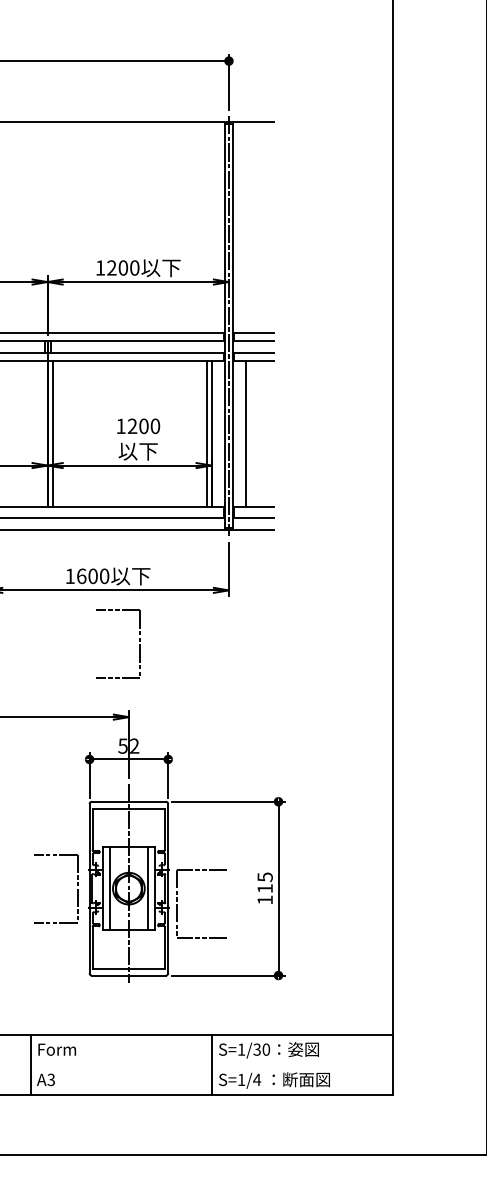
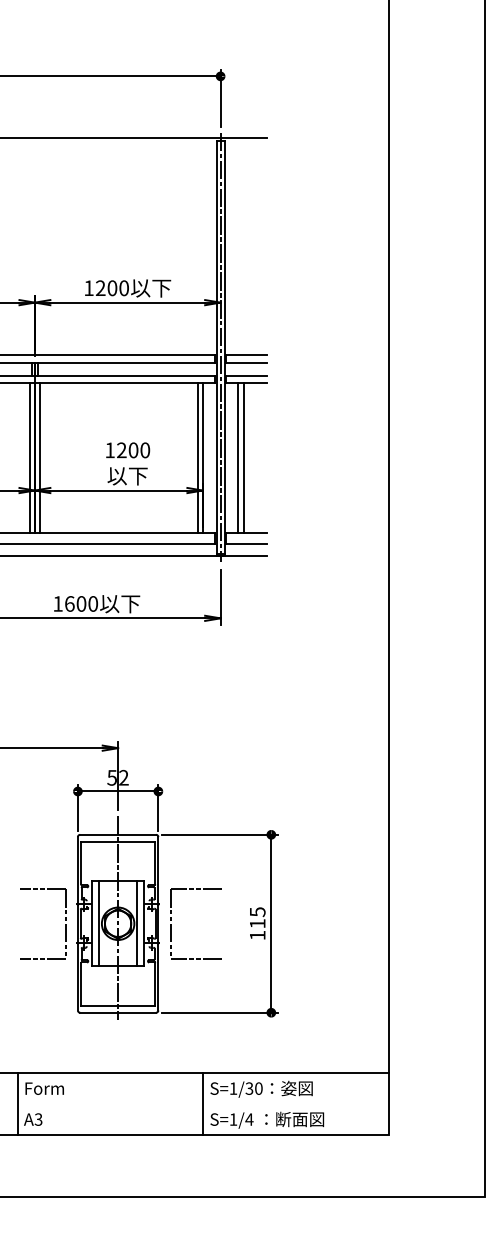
line: (42, 433) -> (29, 457), added
line: (251, 433) -> (243, 457), added
part: (139, 645) -> (129, 674), removed
part: (178, 904) -> (171, 924), moved

